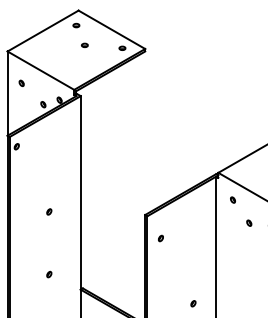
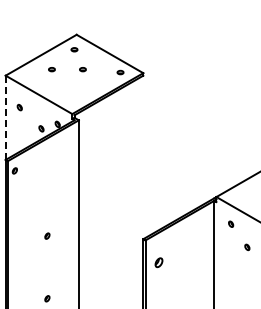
part: (53, 45) -> (51, 69), added
line: (7, 93) -> (5, 117), solid -> dashed
part: (160, 238) -> (158, 262), size x1.6

